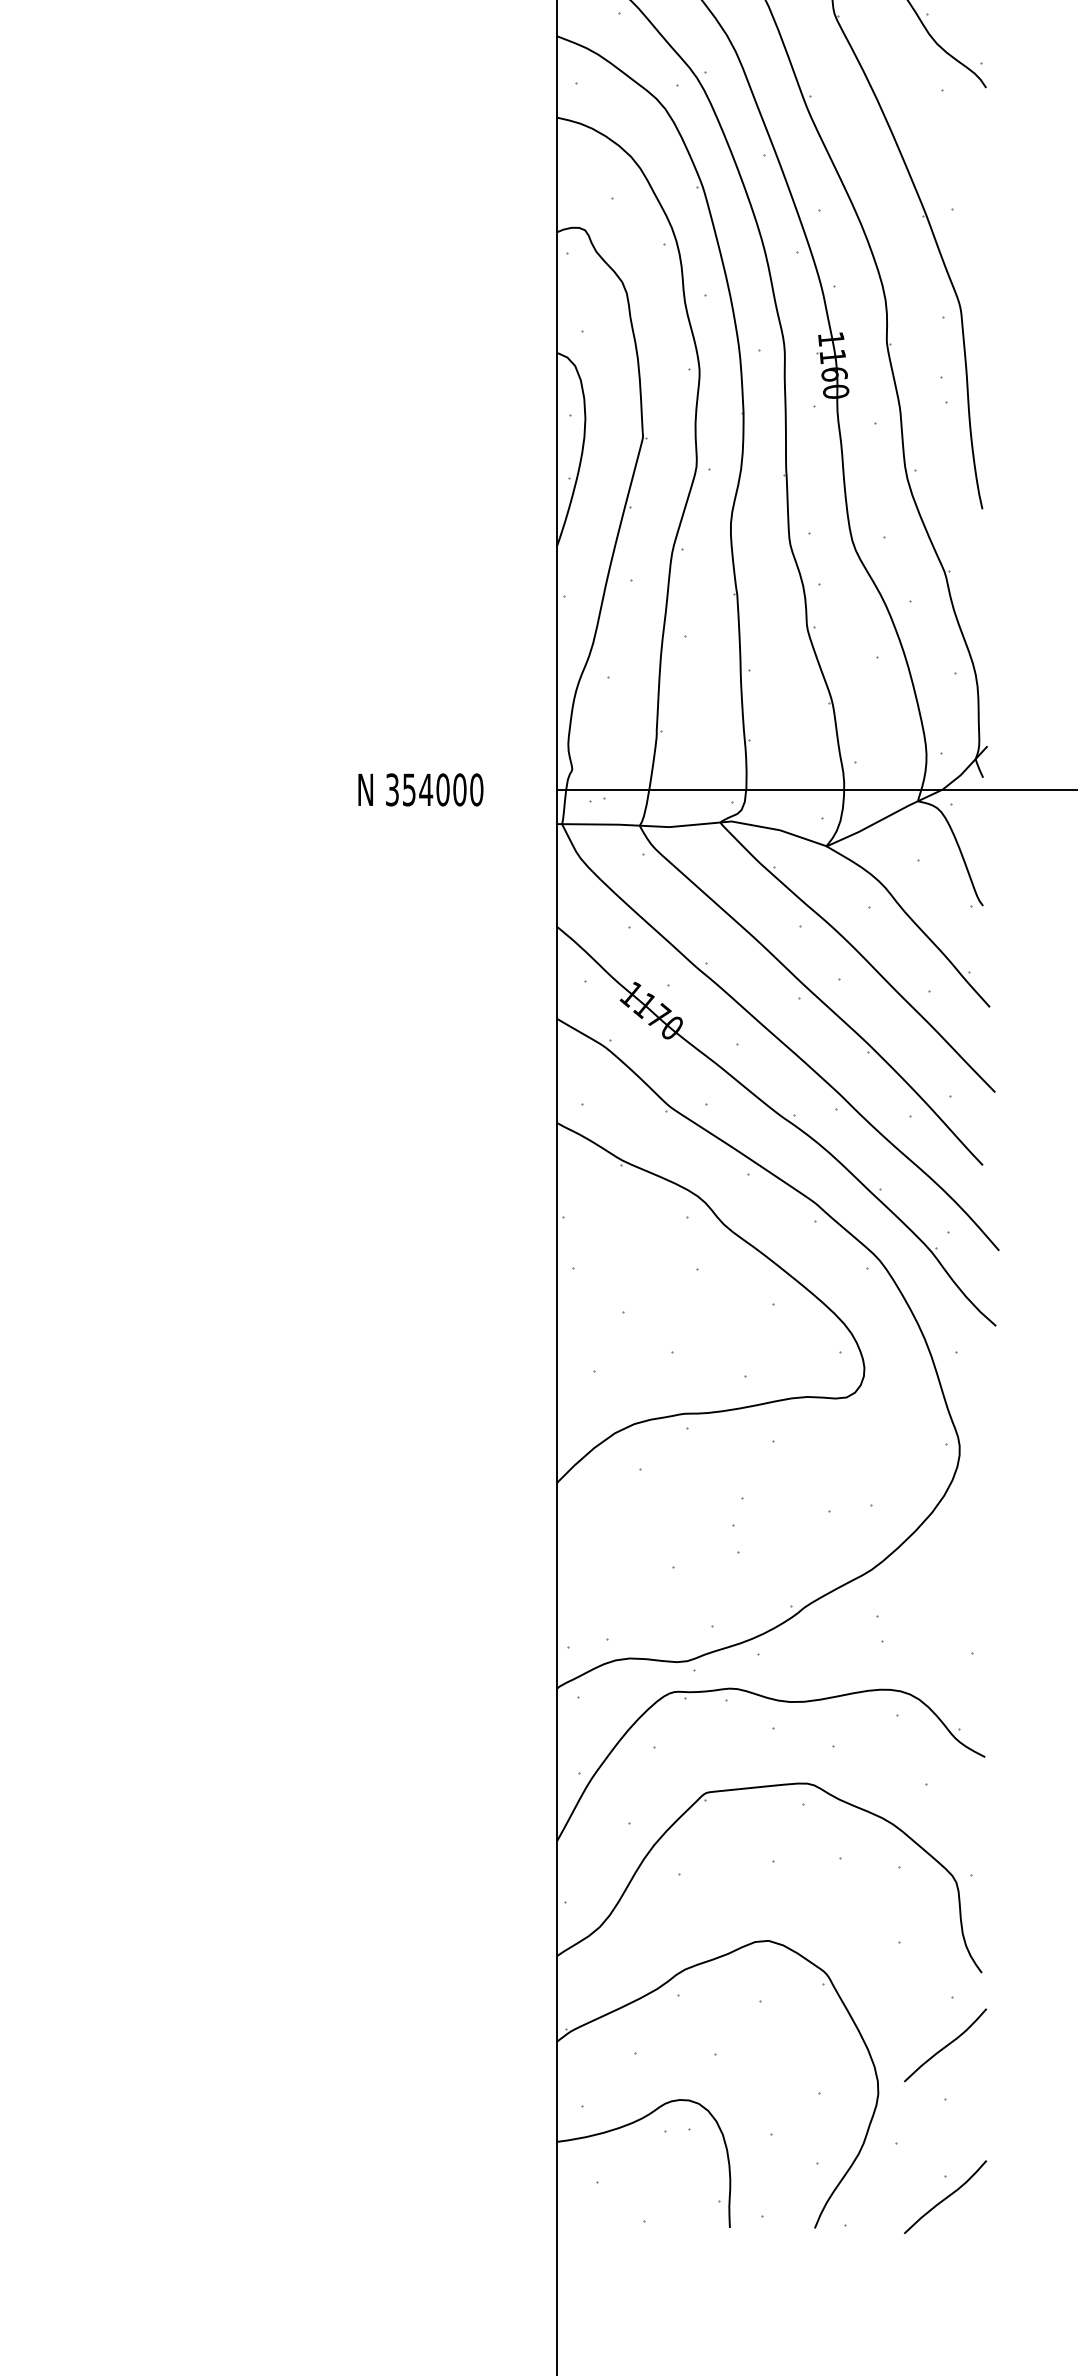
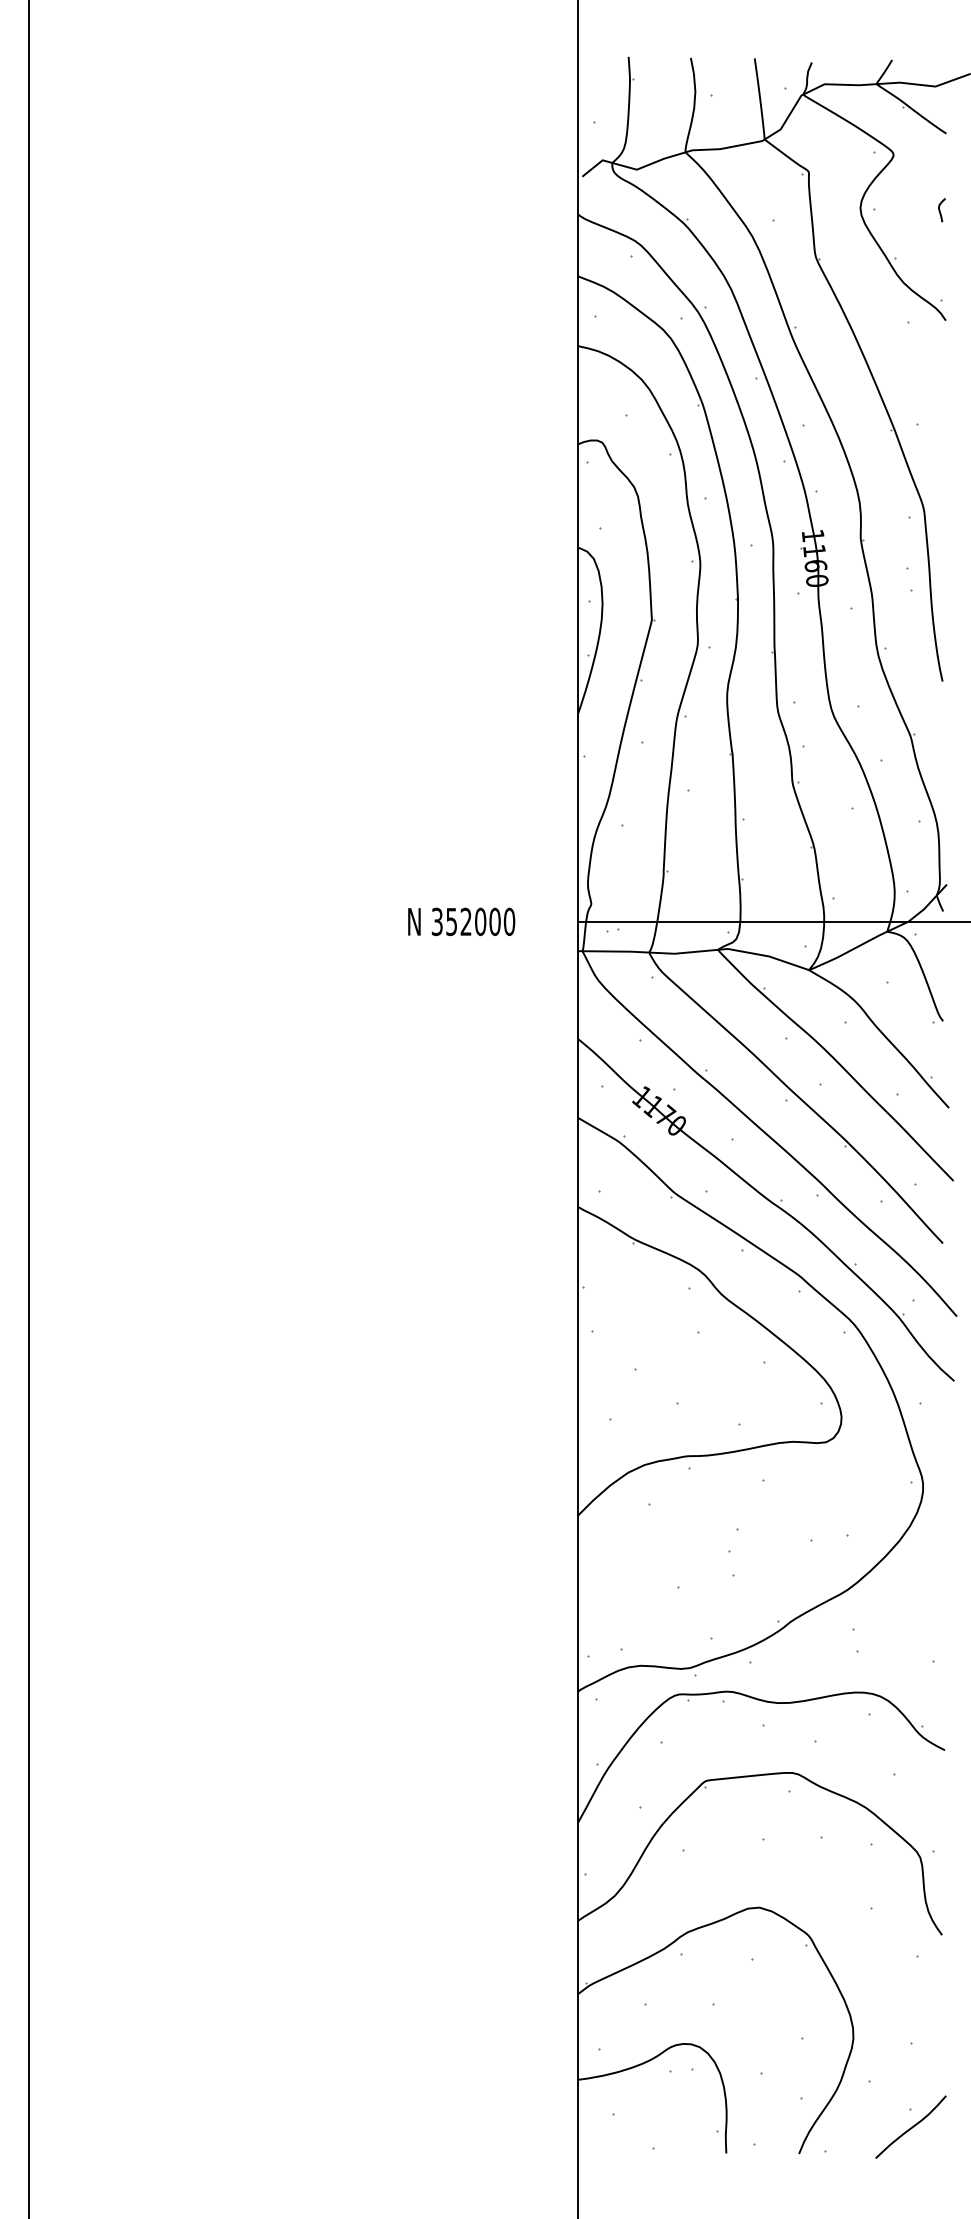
text: (426, 789) -> (466, 921), 354000 -> 352000
curve: (946, 2044) -> (911, 1996), removed

